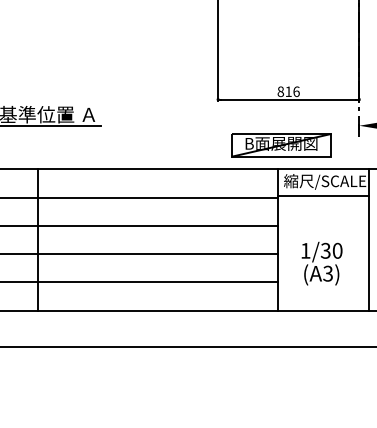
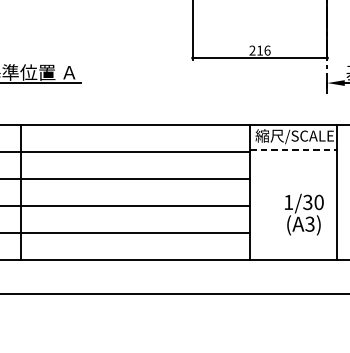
text: (280, 91) -> (252, 50), 816 -> 216
part: (281, 145) -> (253, 101), removed
line: (324, 196) -> (294, 150), solid -> dashed
text: (321, 263) -> (303, 214), moved

